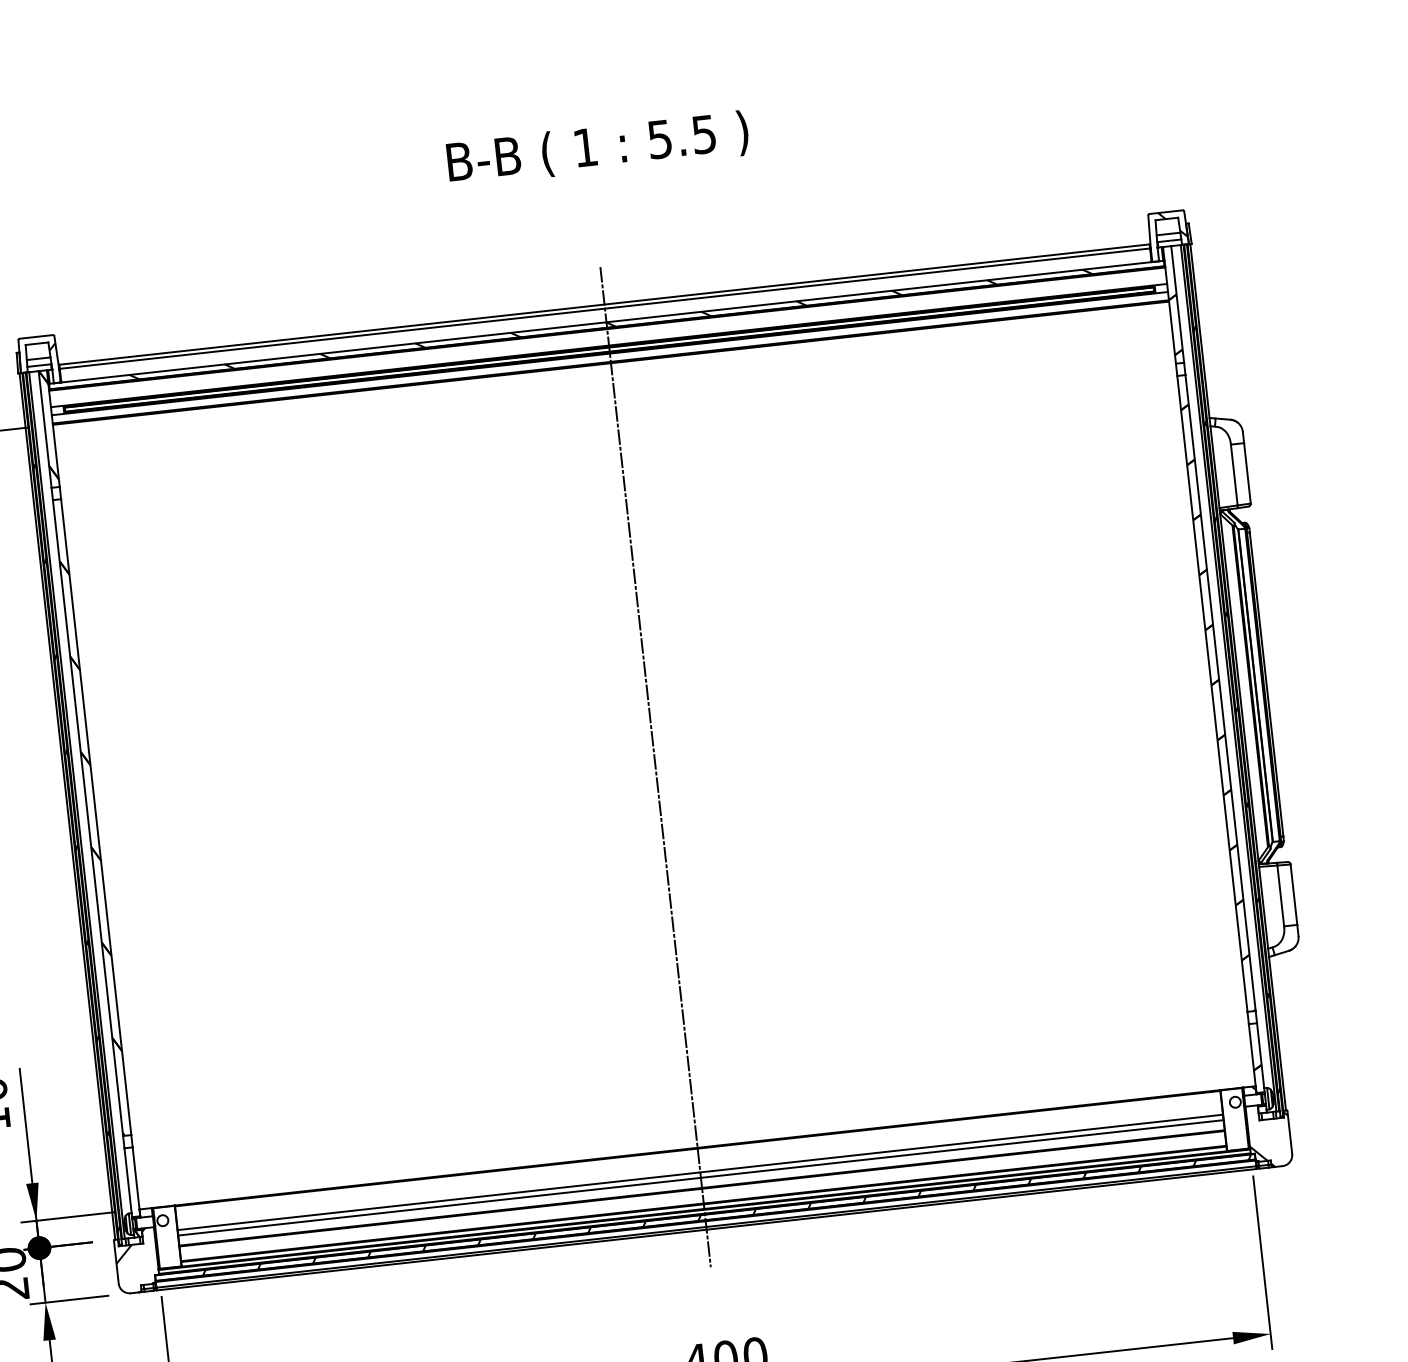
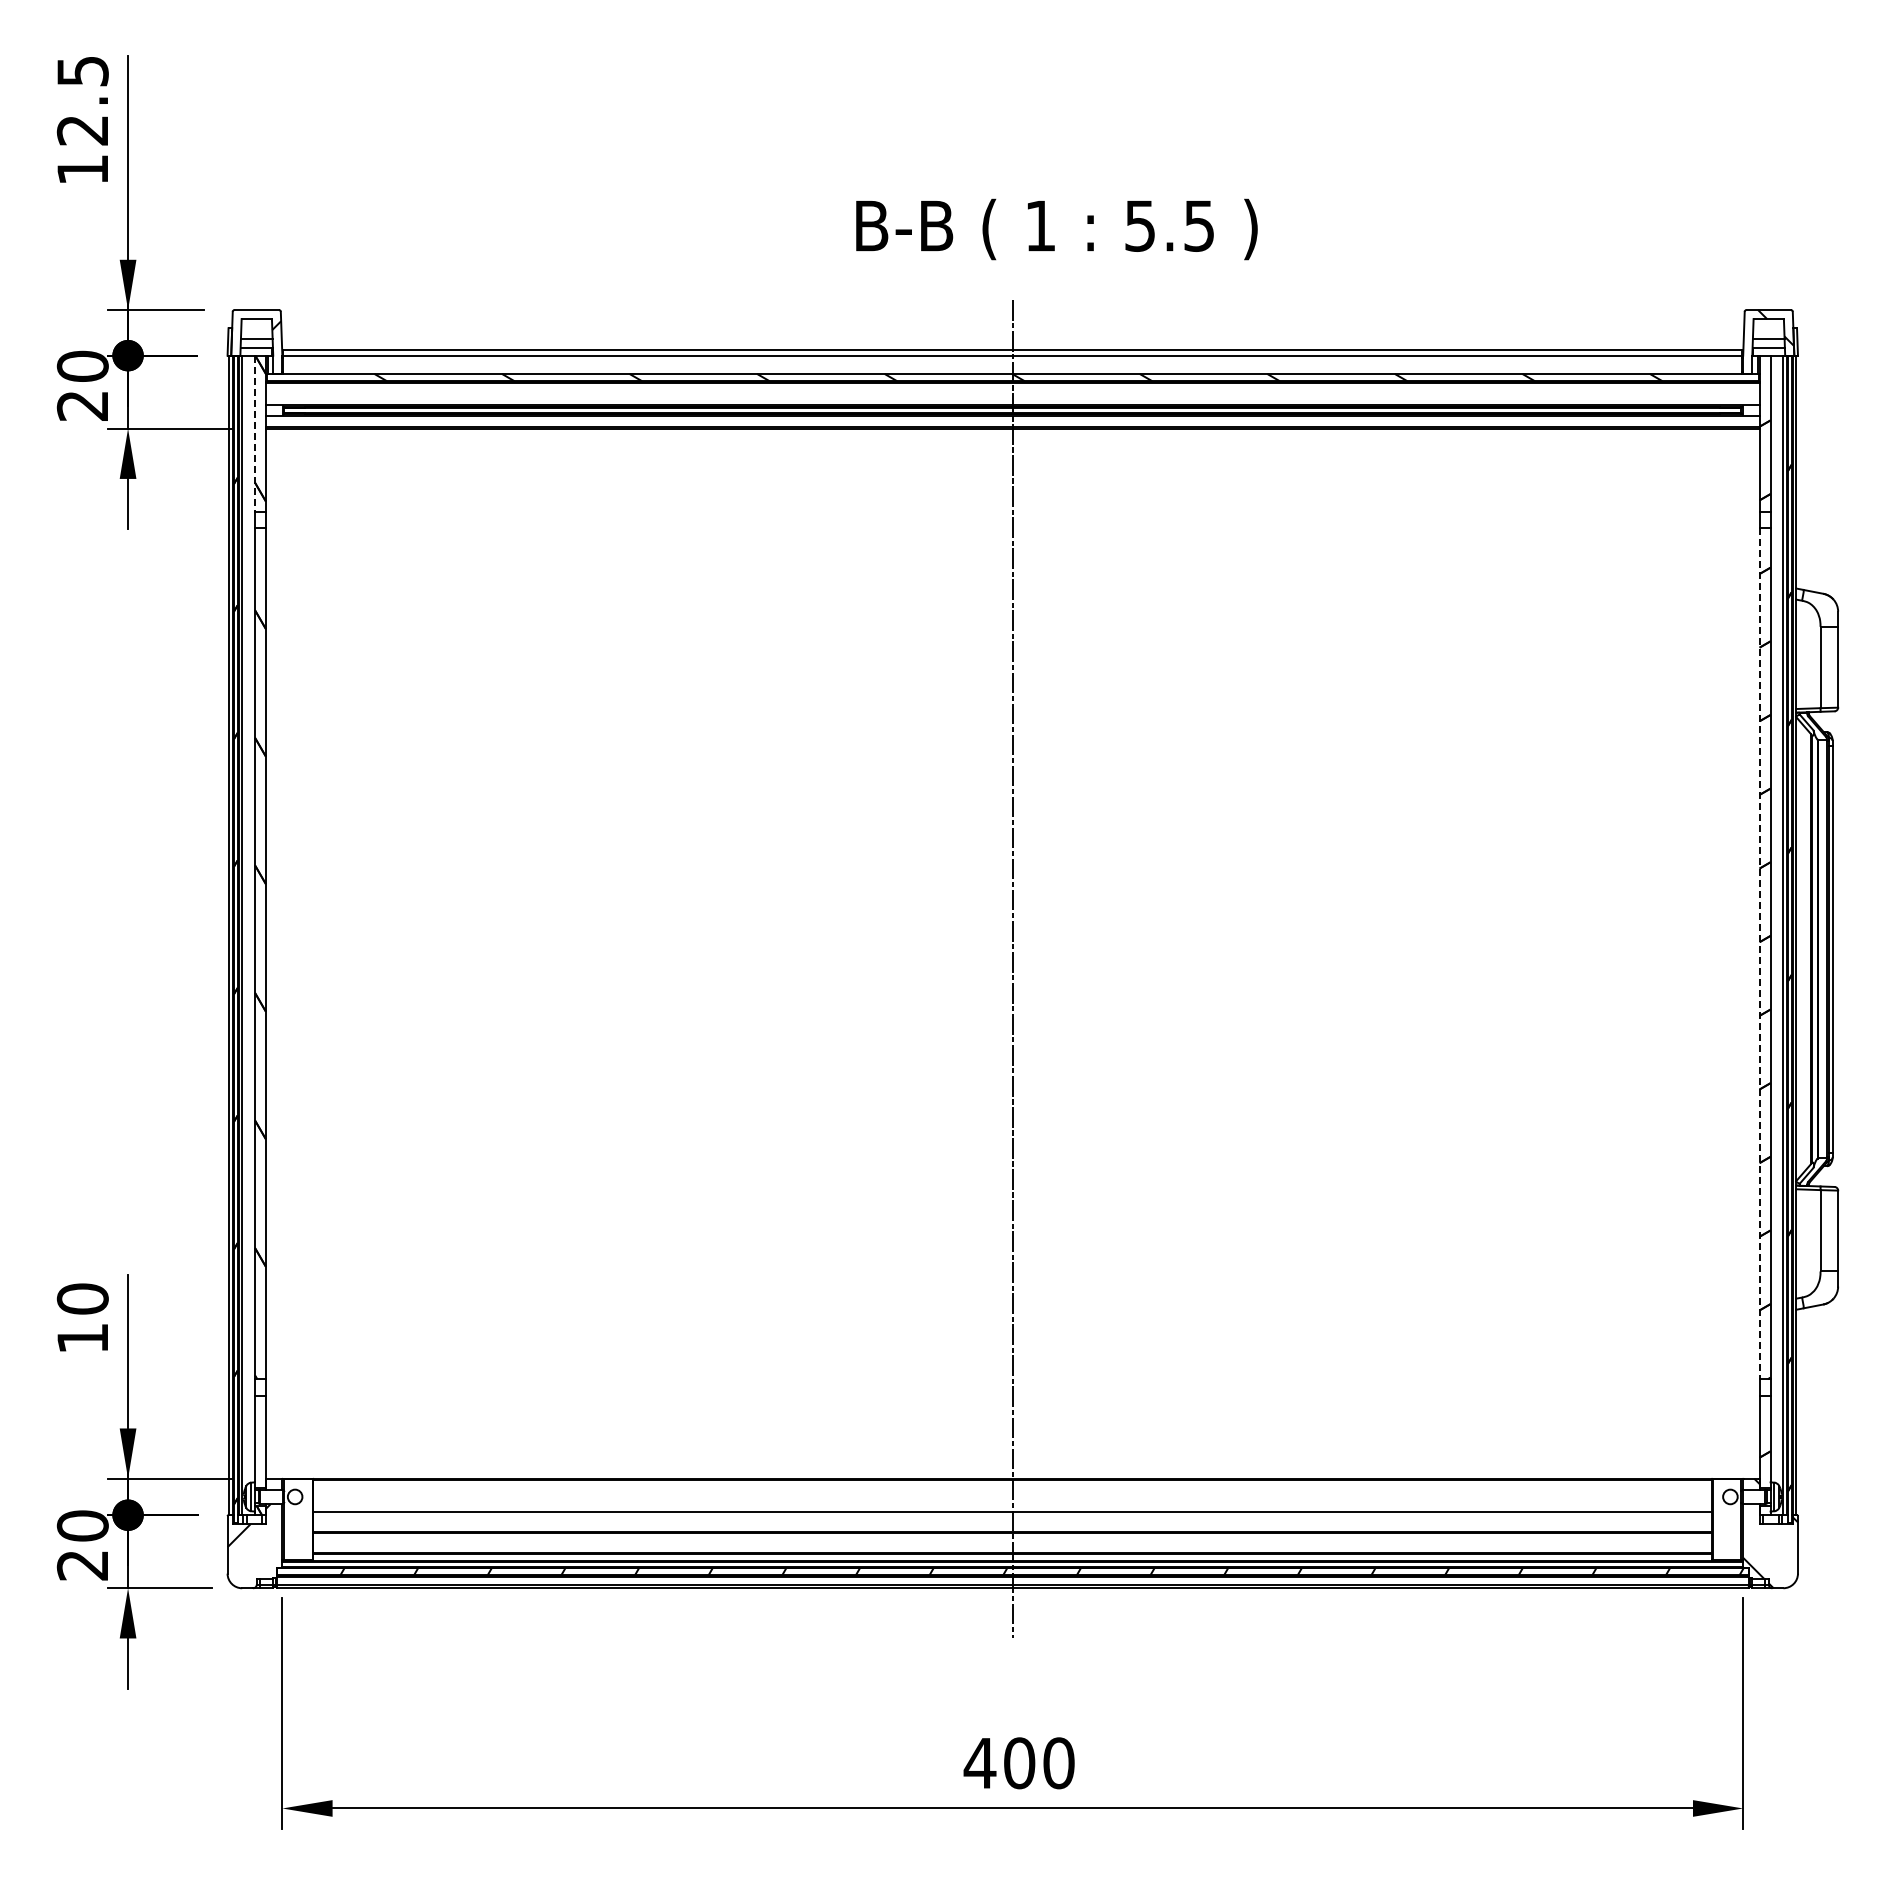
text: (597, 148) -> (1056, 229), moved
line: (44, 430) -> (254, 434), solid -> dashed
line: (1212, 694) -> (1759, 954), solid -> dashed
line: (700, 1177) -> (1012, 1518), removed

